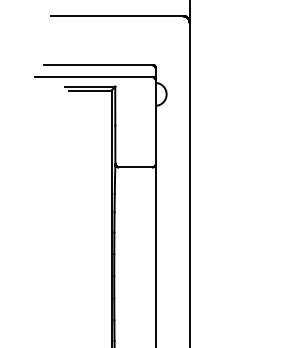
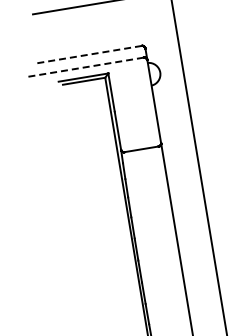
line: (98, 65) -> (88, 55), solid -> dashed
line: (93, 77) -> (85, 67), solid -> dashed

